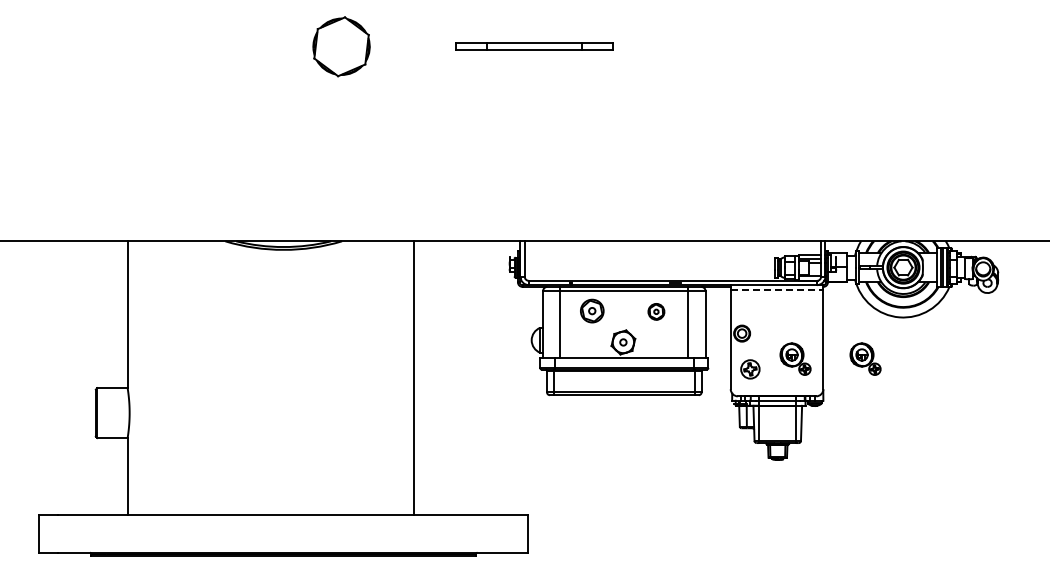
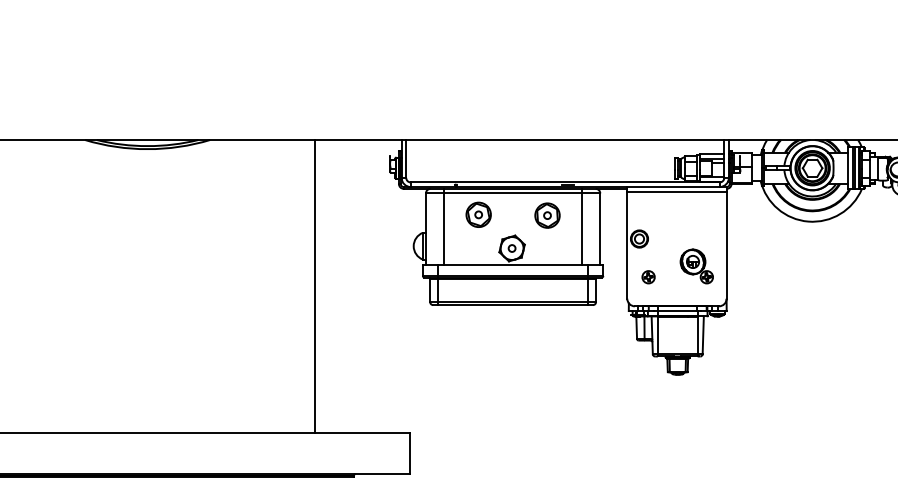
line: (777, 289) -> (677, 191), dashed -> solid
part: (656, 311) -> (547, 215), size x1.43
part: (865, 358) -> (771, 265), removed
part: (750, 368) -> (648, 276), size x0.62
line: (413, 377) -> (314, 286), moved

